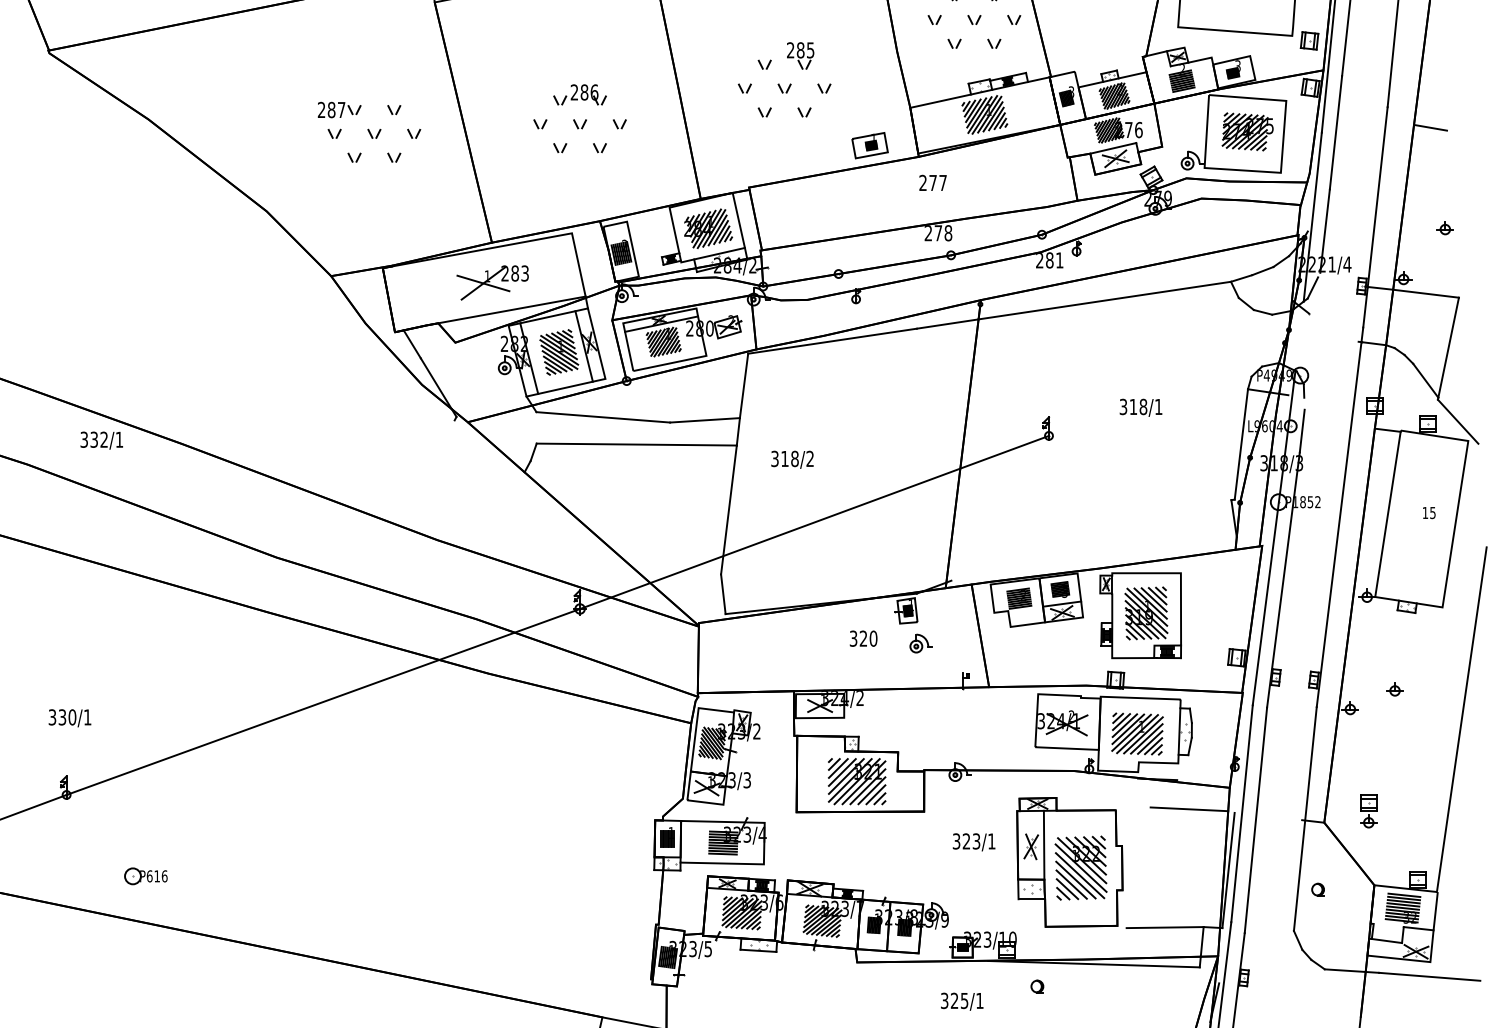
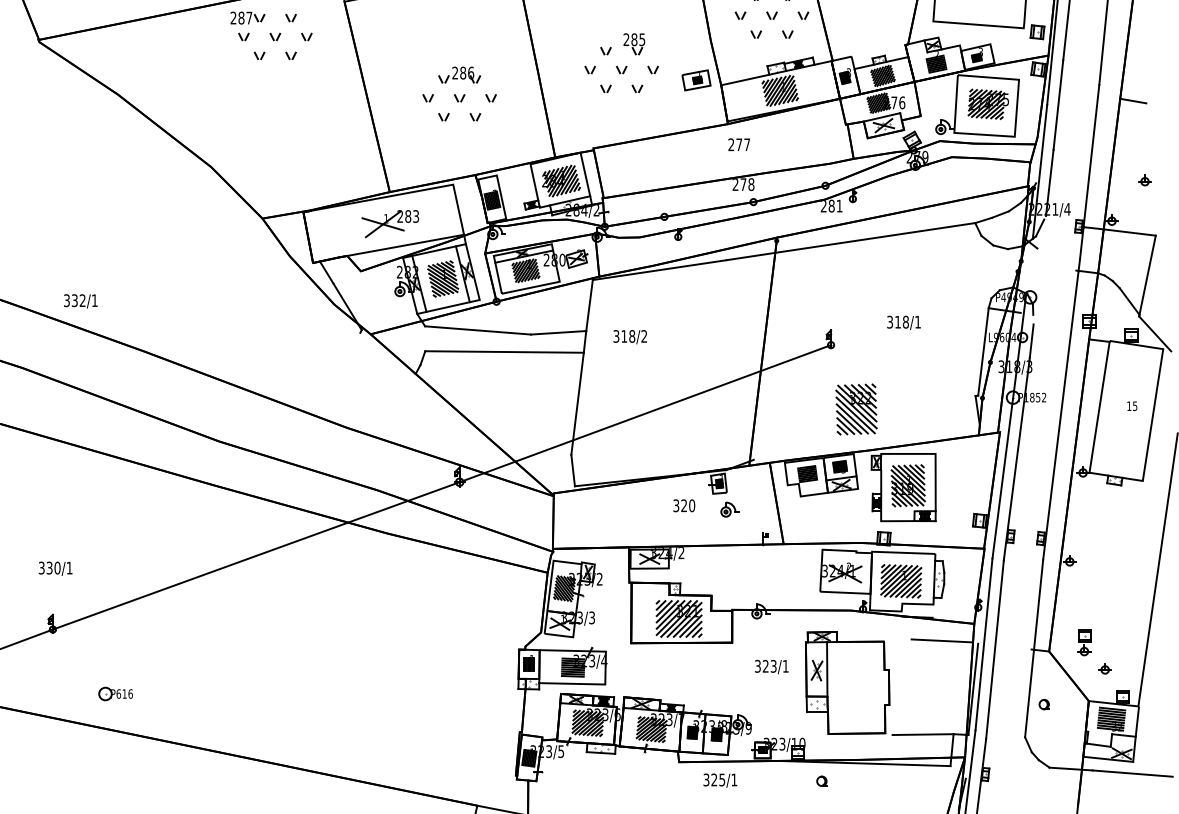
part: (369, 131) -> (271, 35), moved
part: (869, 145) -> (696, 80), moved
text: (101, 440) -> (80, 301), moved
text: (792, 459) -> (630, 336), moved
part: (1394, 689) -> (1104, 668), moved
part: (1080, 867) -> (856, 408), moved
text: (962, 1001) -> (720, 780), moved

